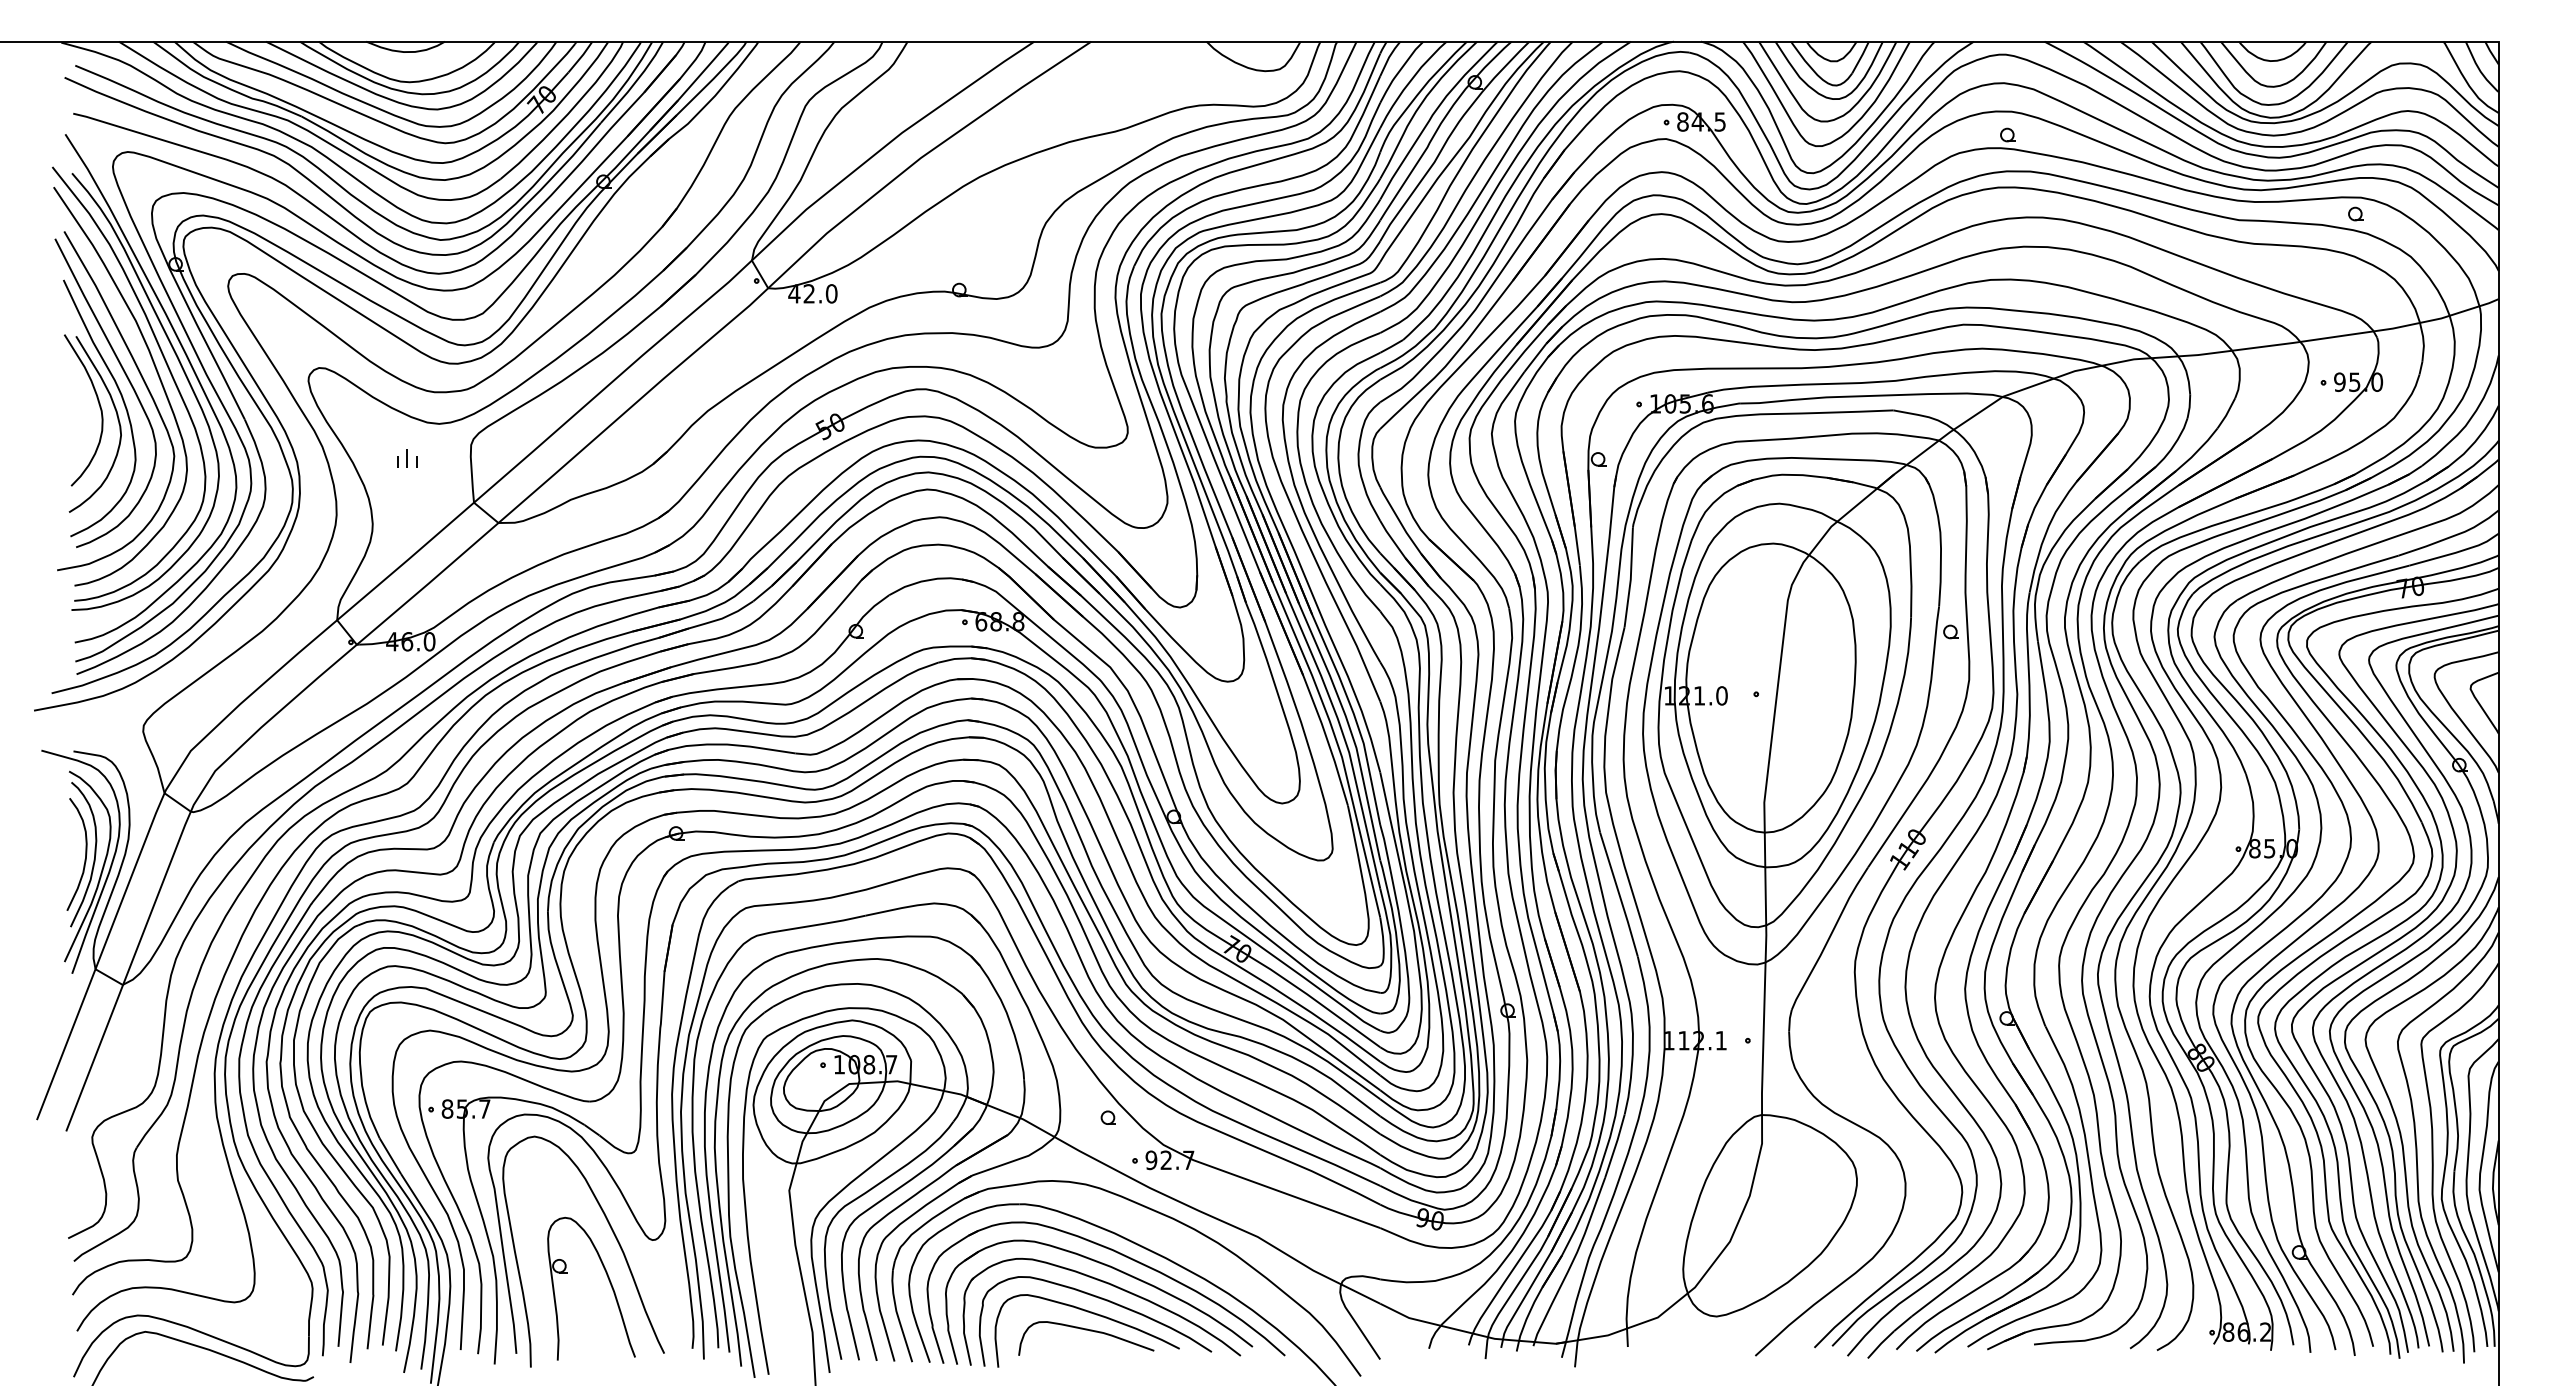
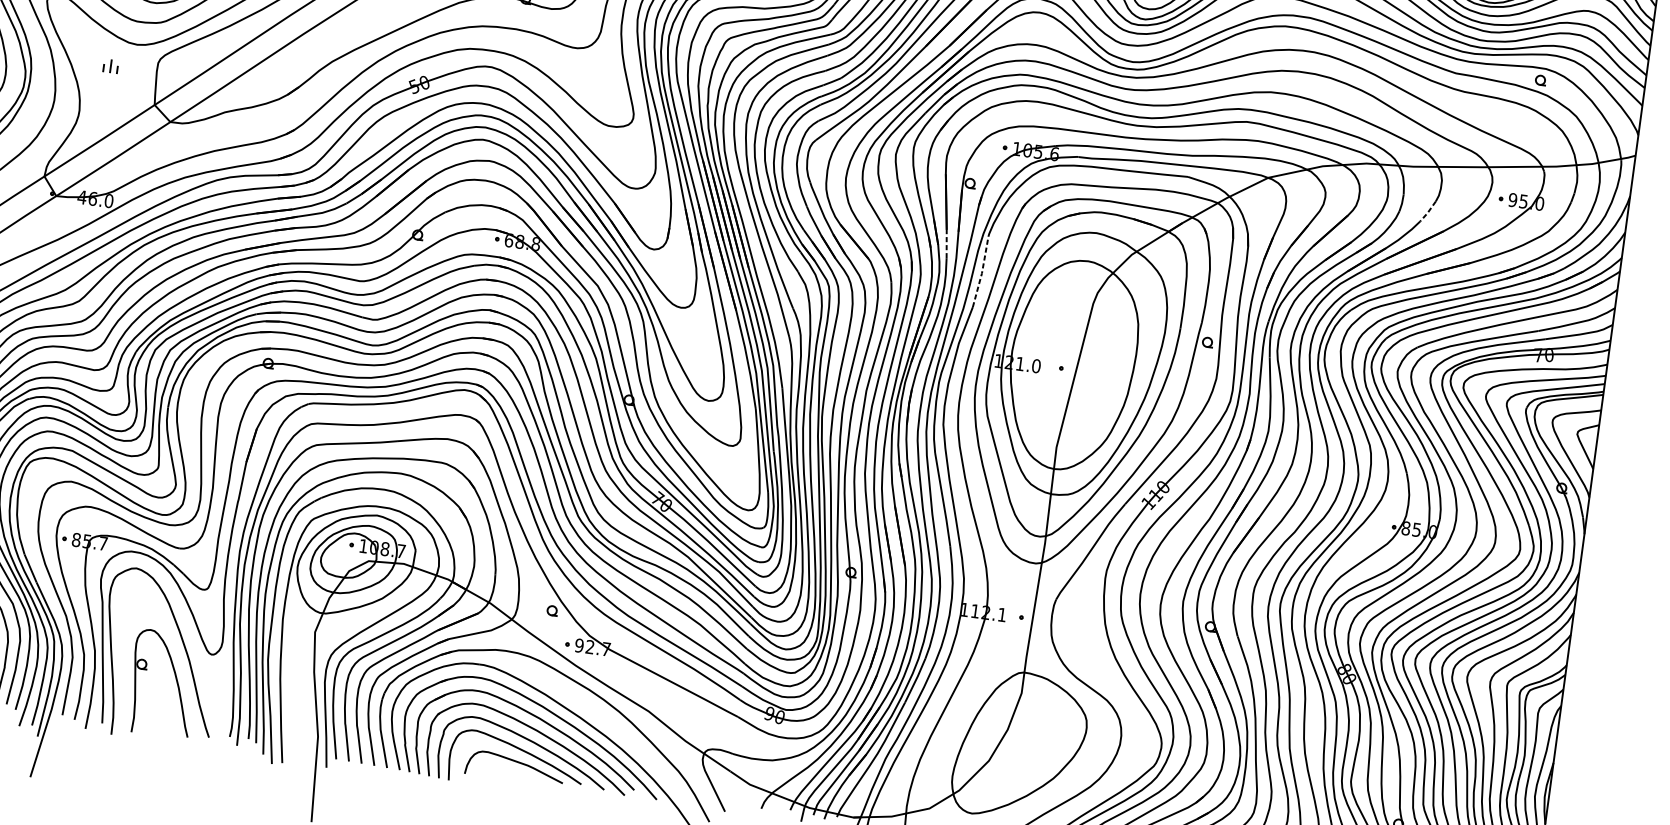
line: (2226, 414) -> (1427, 212), solid -> dashed
line: (1577, 545) -> (946, 243), solid -> dashed
line: (1630, 577) -> (981, 271), solid -> dashed

